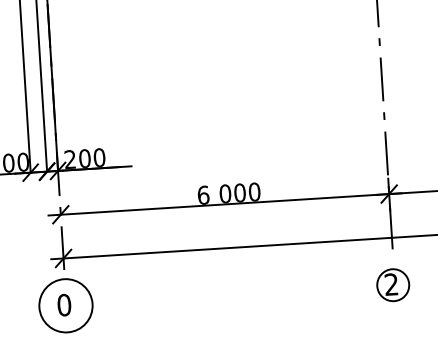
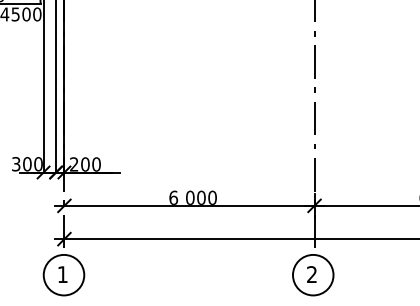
circle: (393, 284) -> (313, 274), size x1.67
text: (63, 305) -> (62, 274), 0 -> 1

